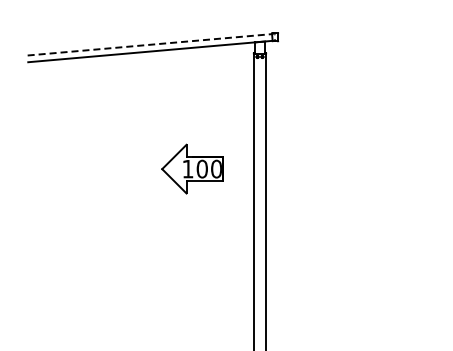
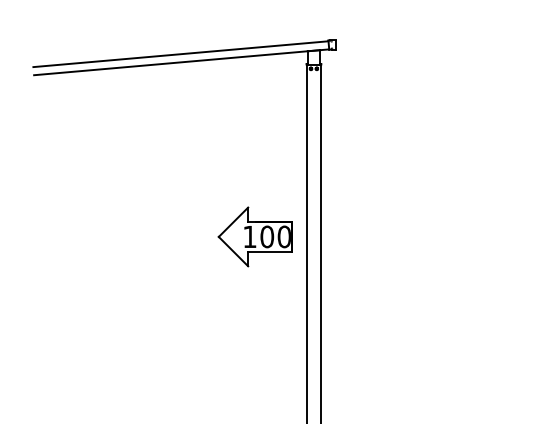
line: (149, 44) -> (180, 53), dashed -> solid
part: (192, 168) -> (255, 236), moved

